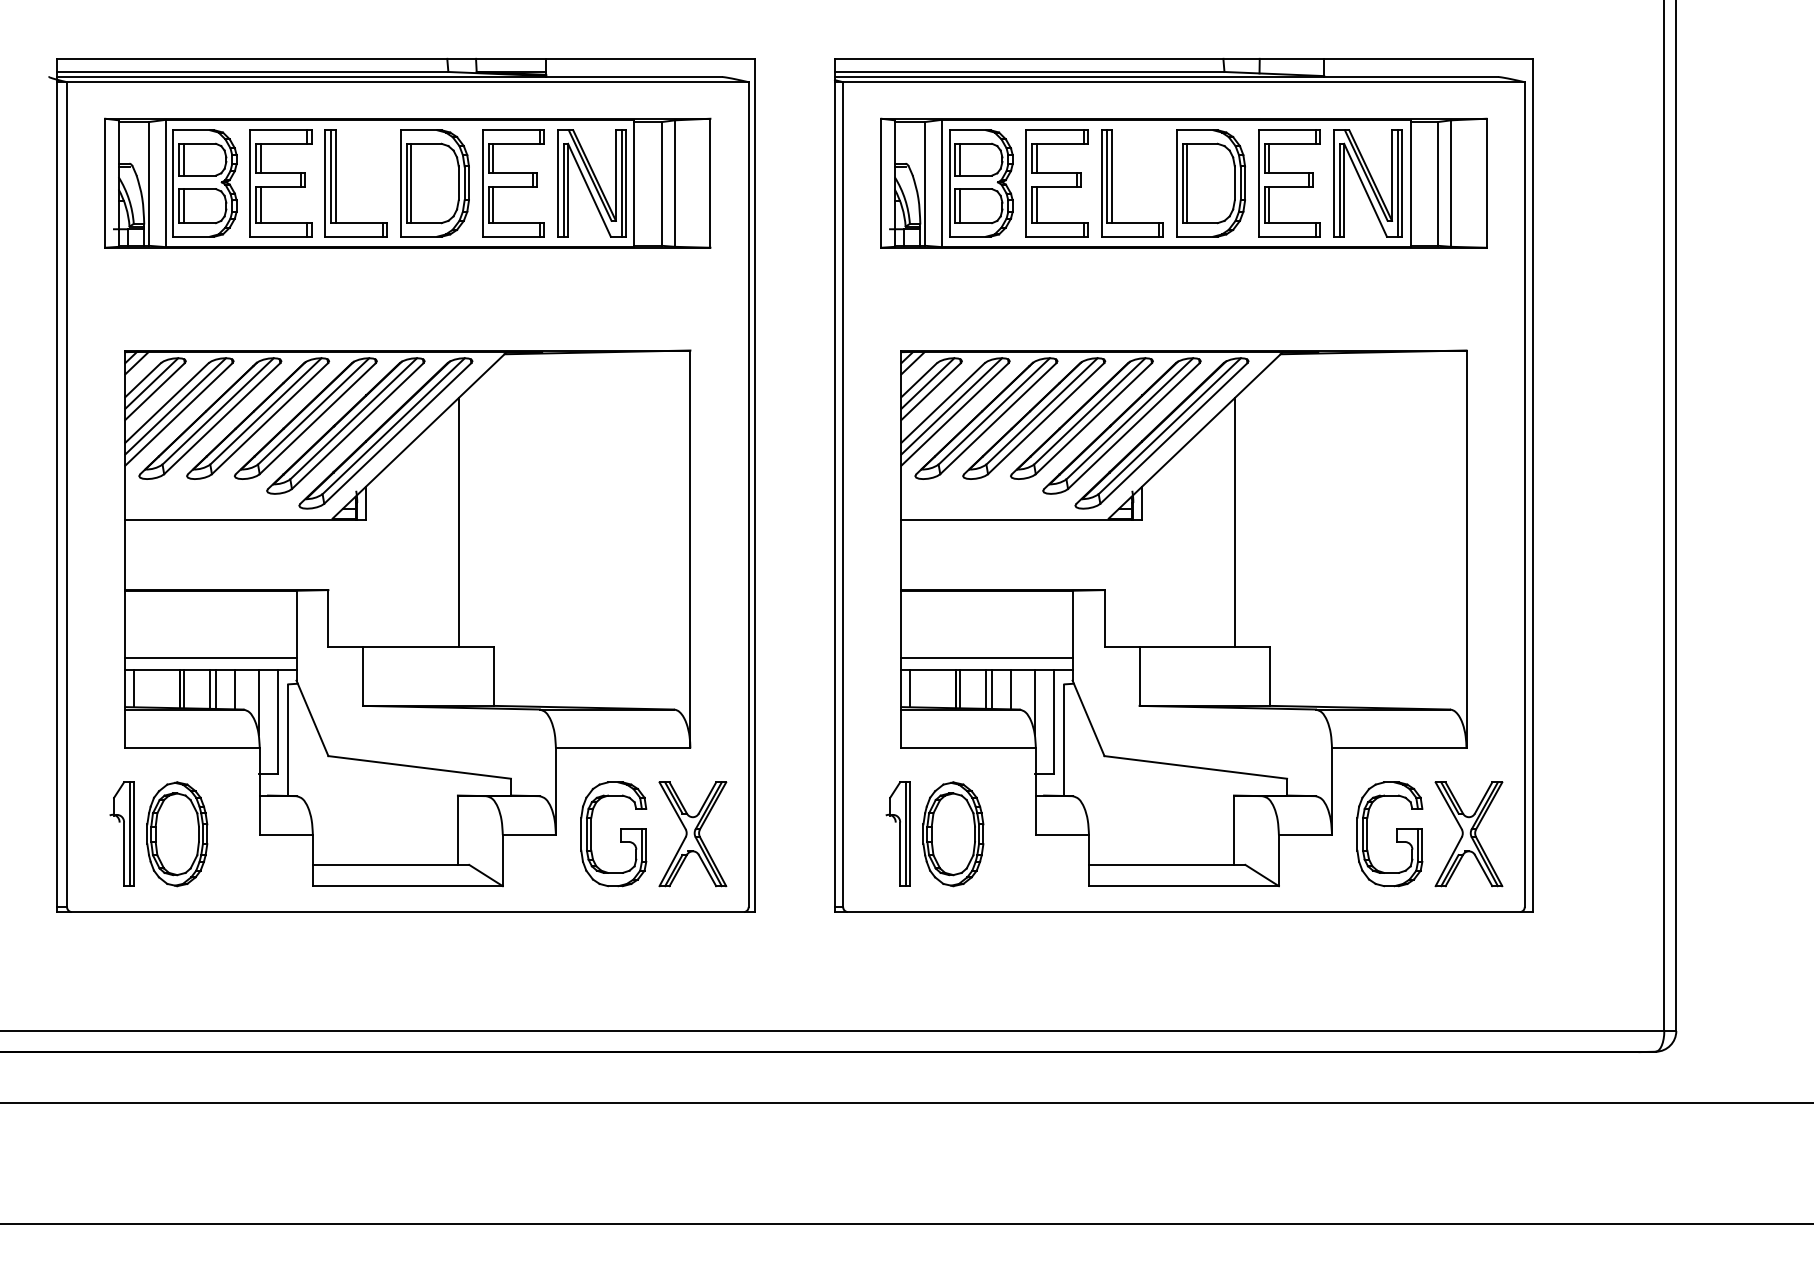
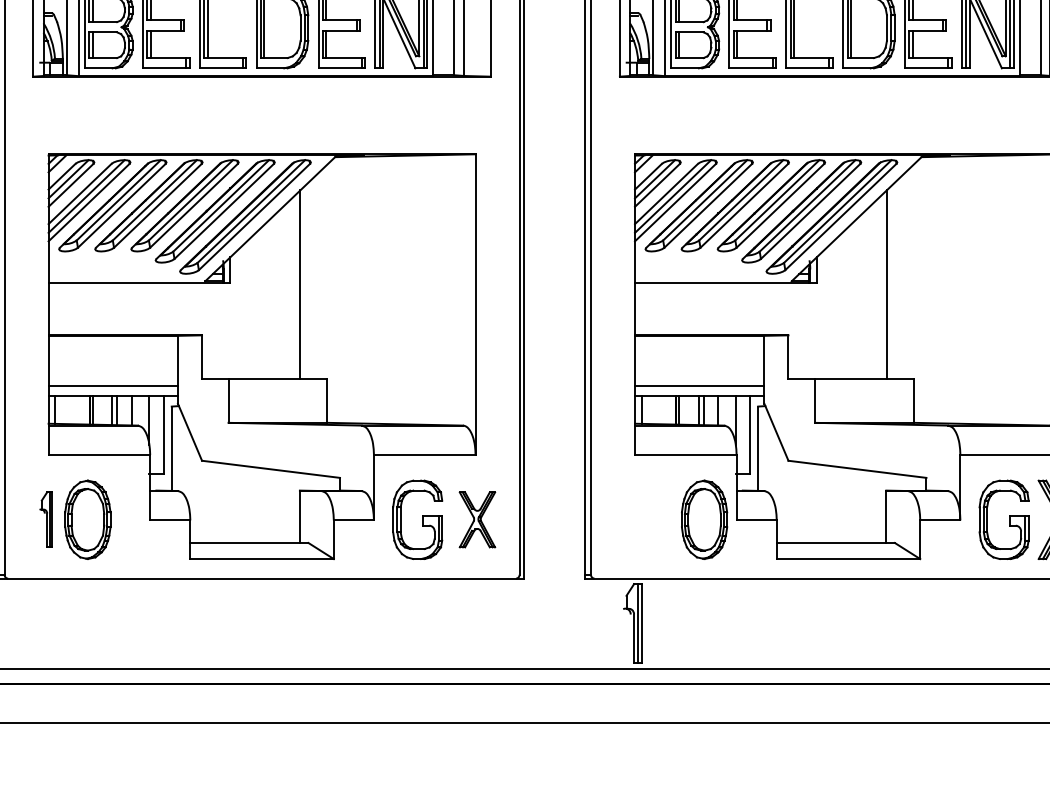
part: (121, 833) -> (45, 519), size x0.7
part: (897, 833) -> (632, 622), moved
part: (692, 834) -> (477, 520), size x0.7
part: (953, 834) -> (704, 520), moved

